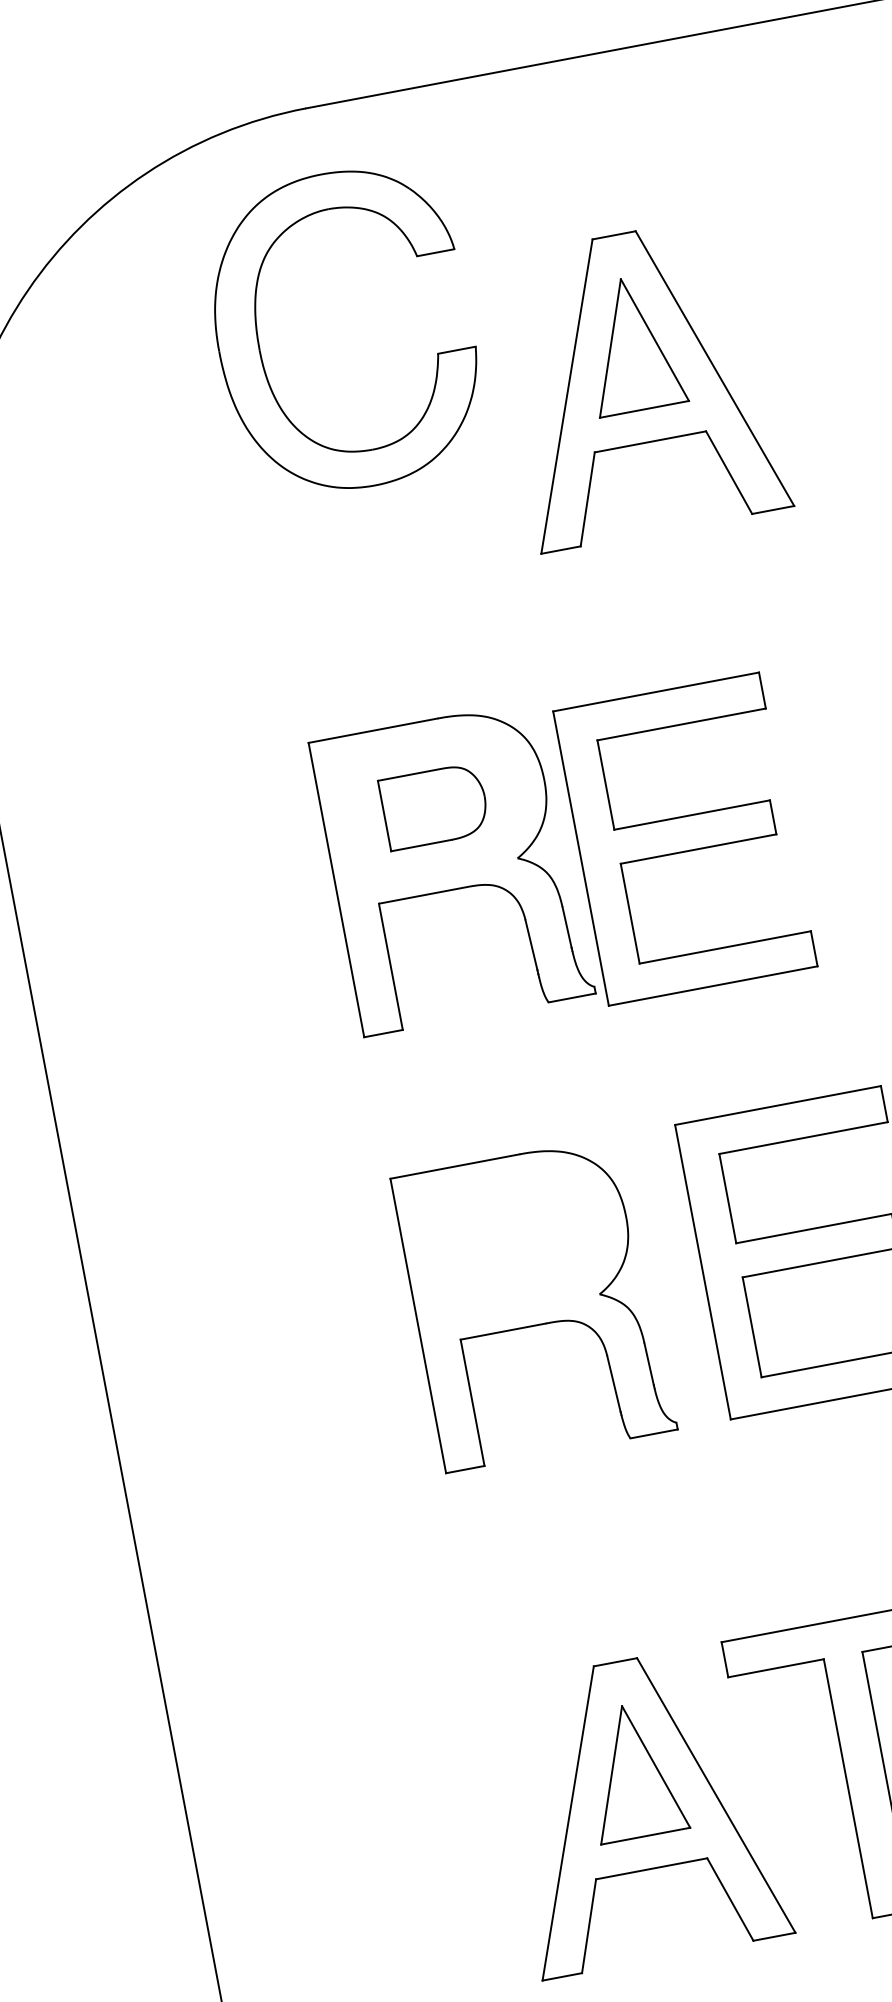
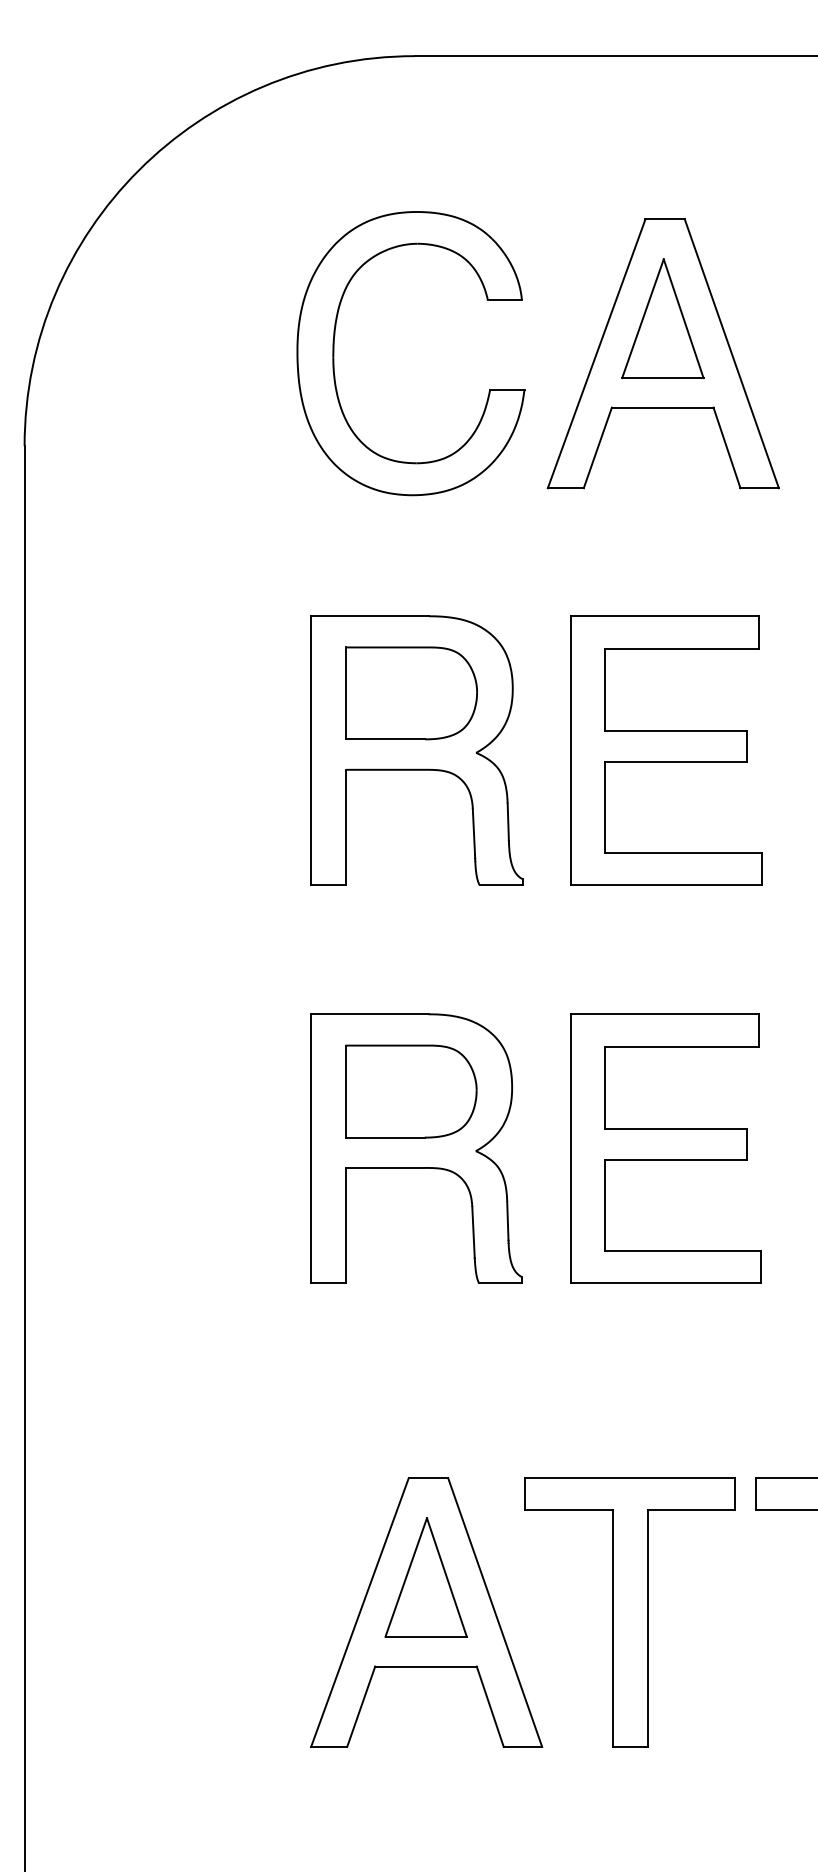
part: (260, 346) -> (334, 353), moved
part: (434, 806) -> (411, 693), size x1.43
part: (685, 838) -> (666, 750), moved
part: (516, 1242) -> (411, 1091), added

